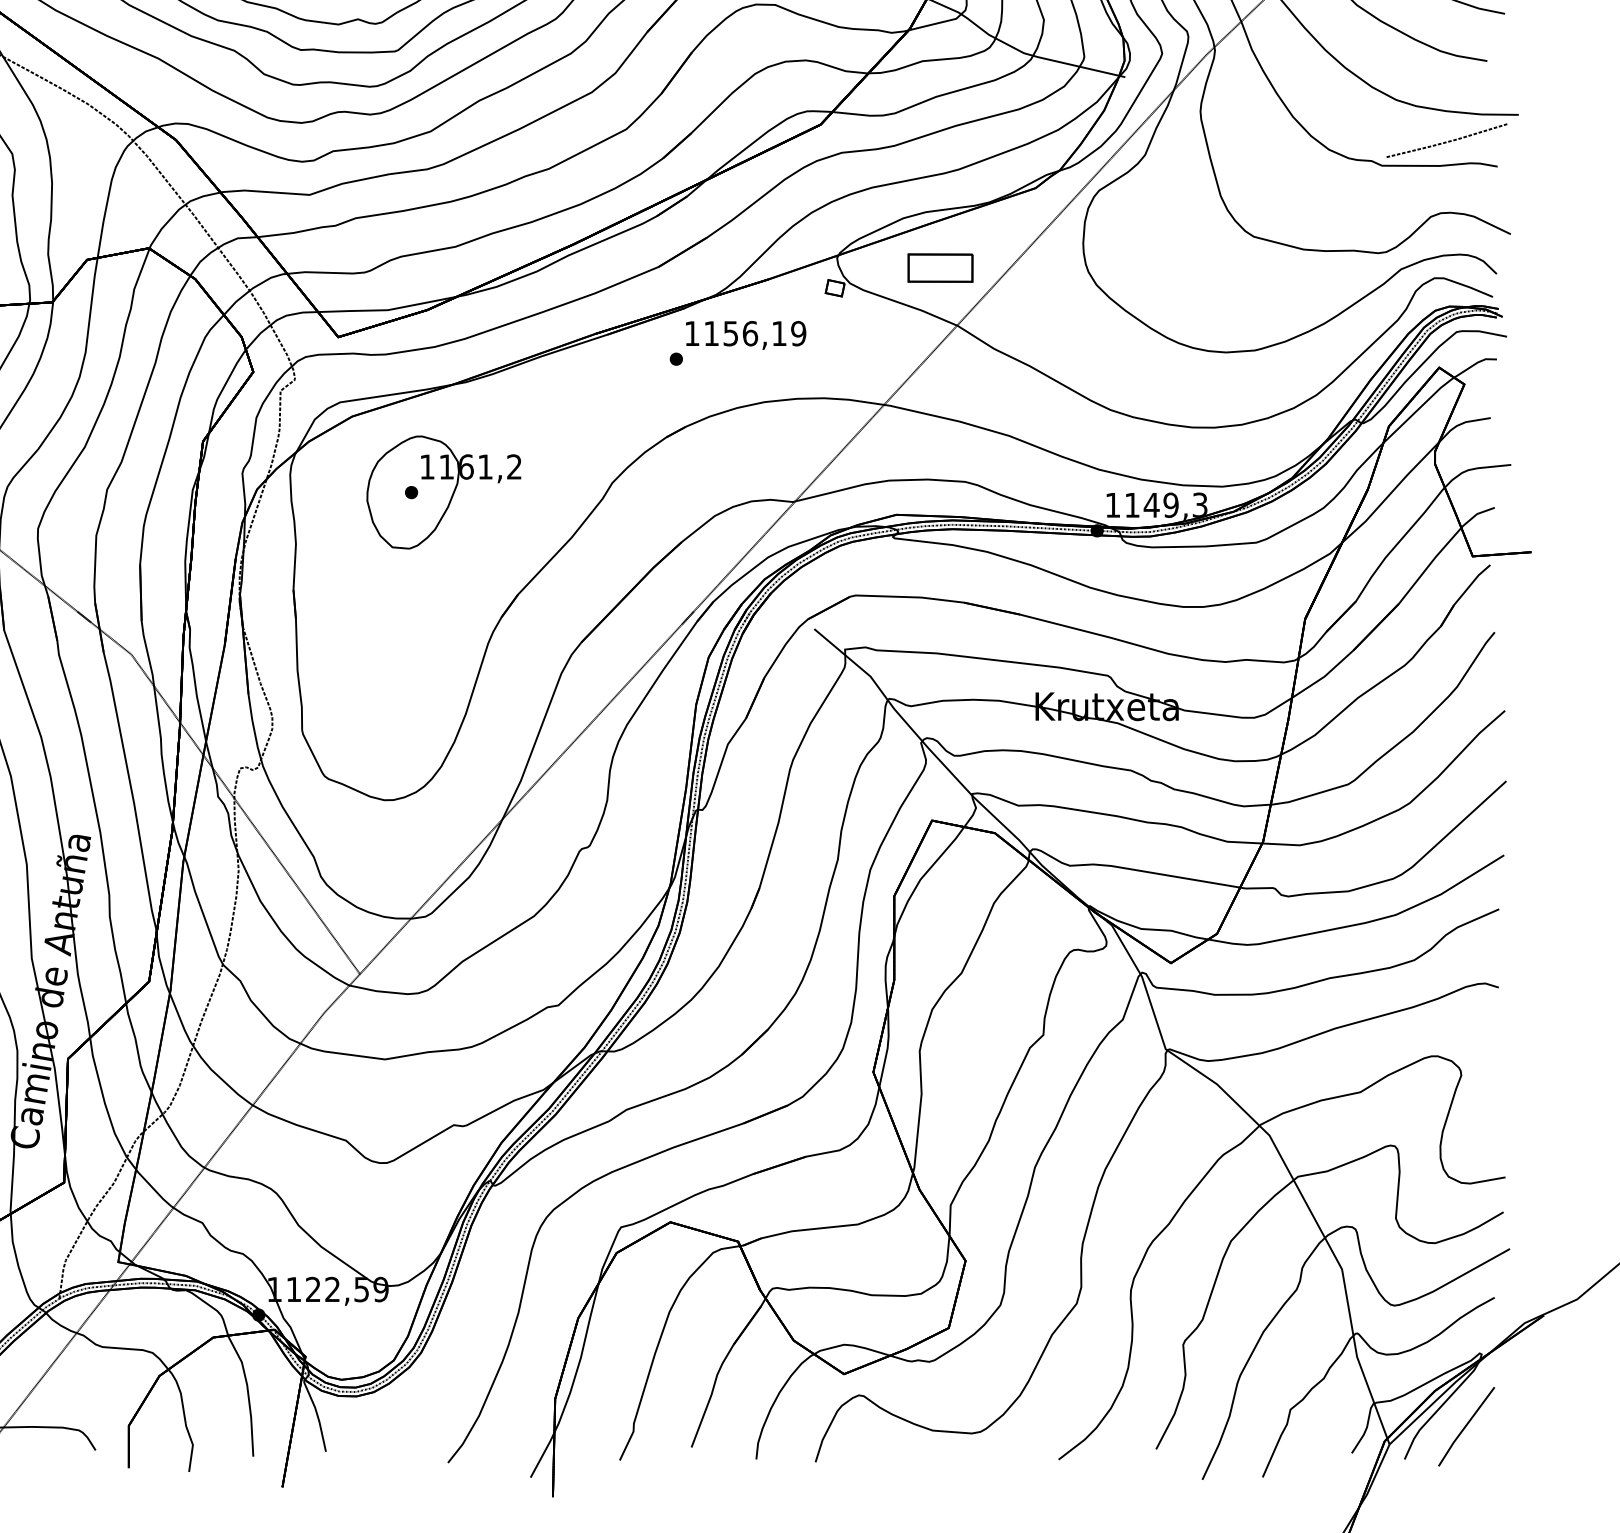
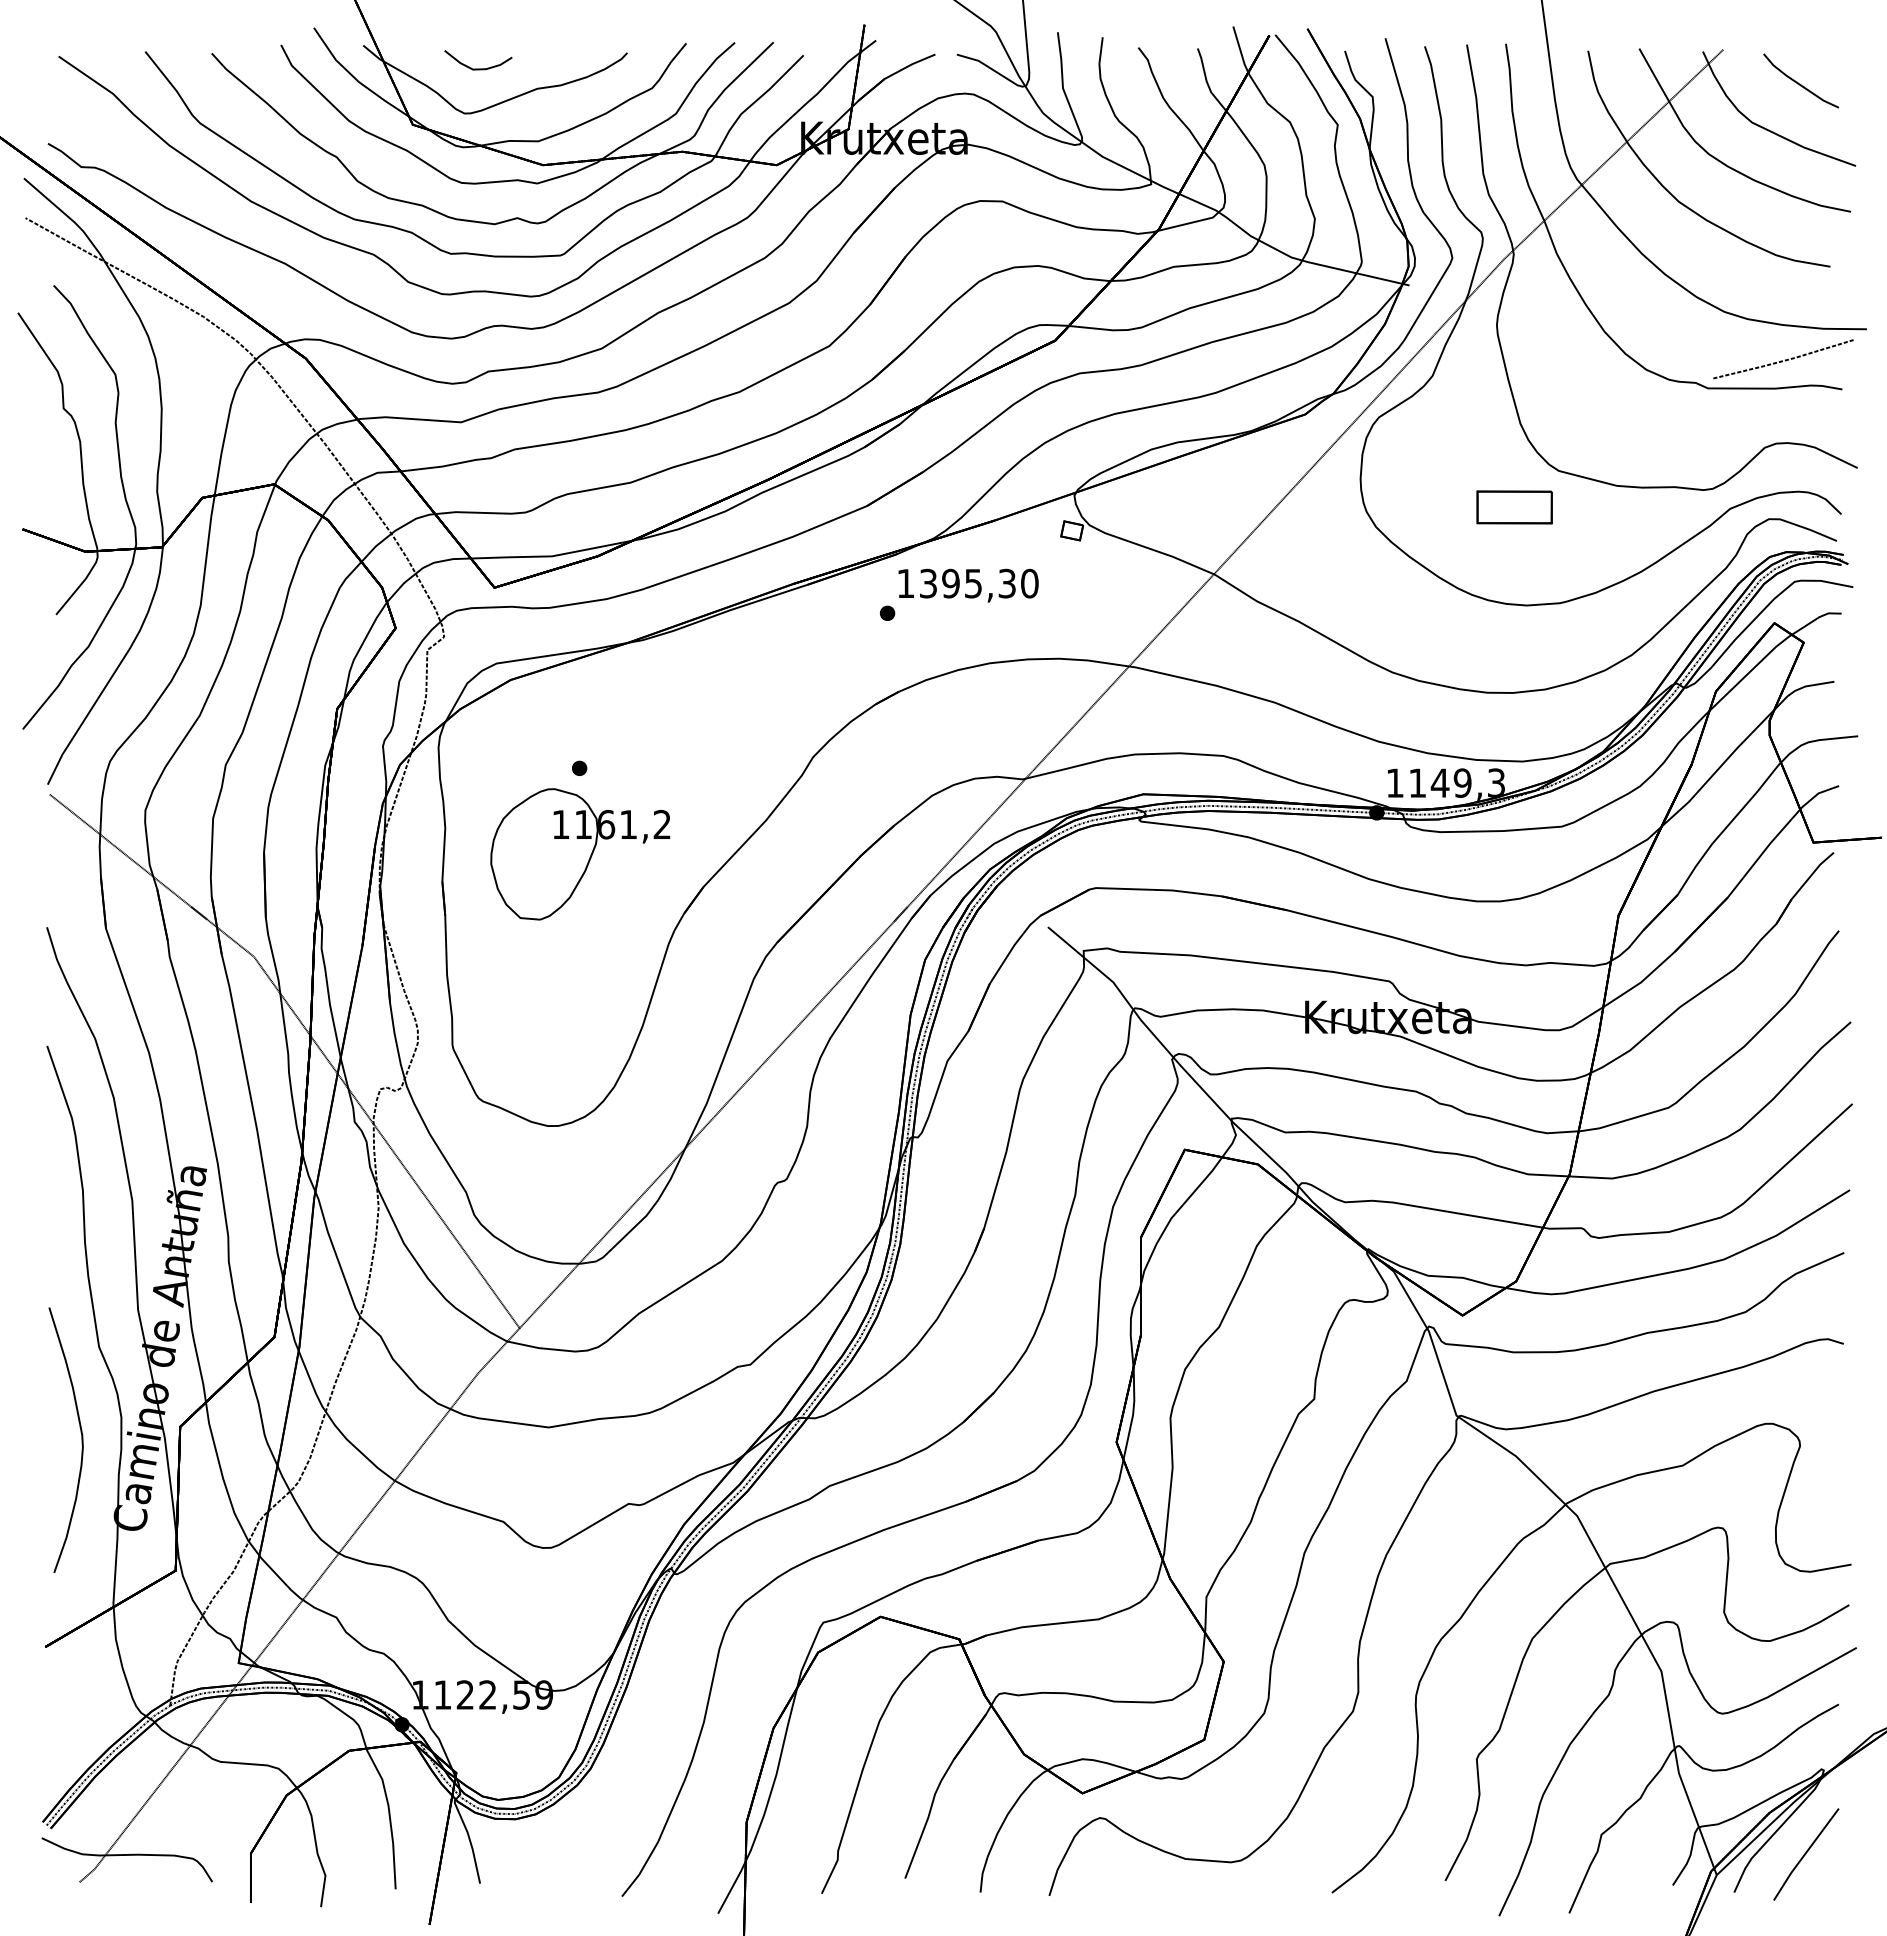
part: (940, 268) -> (1514, 507), moved
text: (755, 333) -> (979, 583), 1156,19 -> 1395,30
part: (444, 492) -> (580, 854), moved

